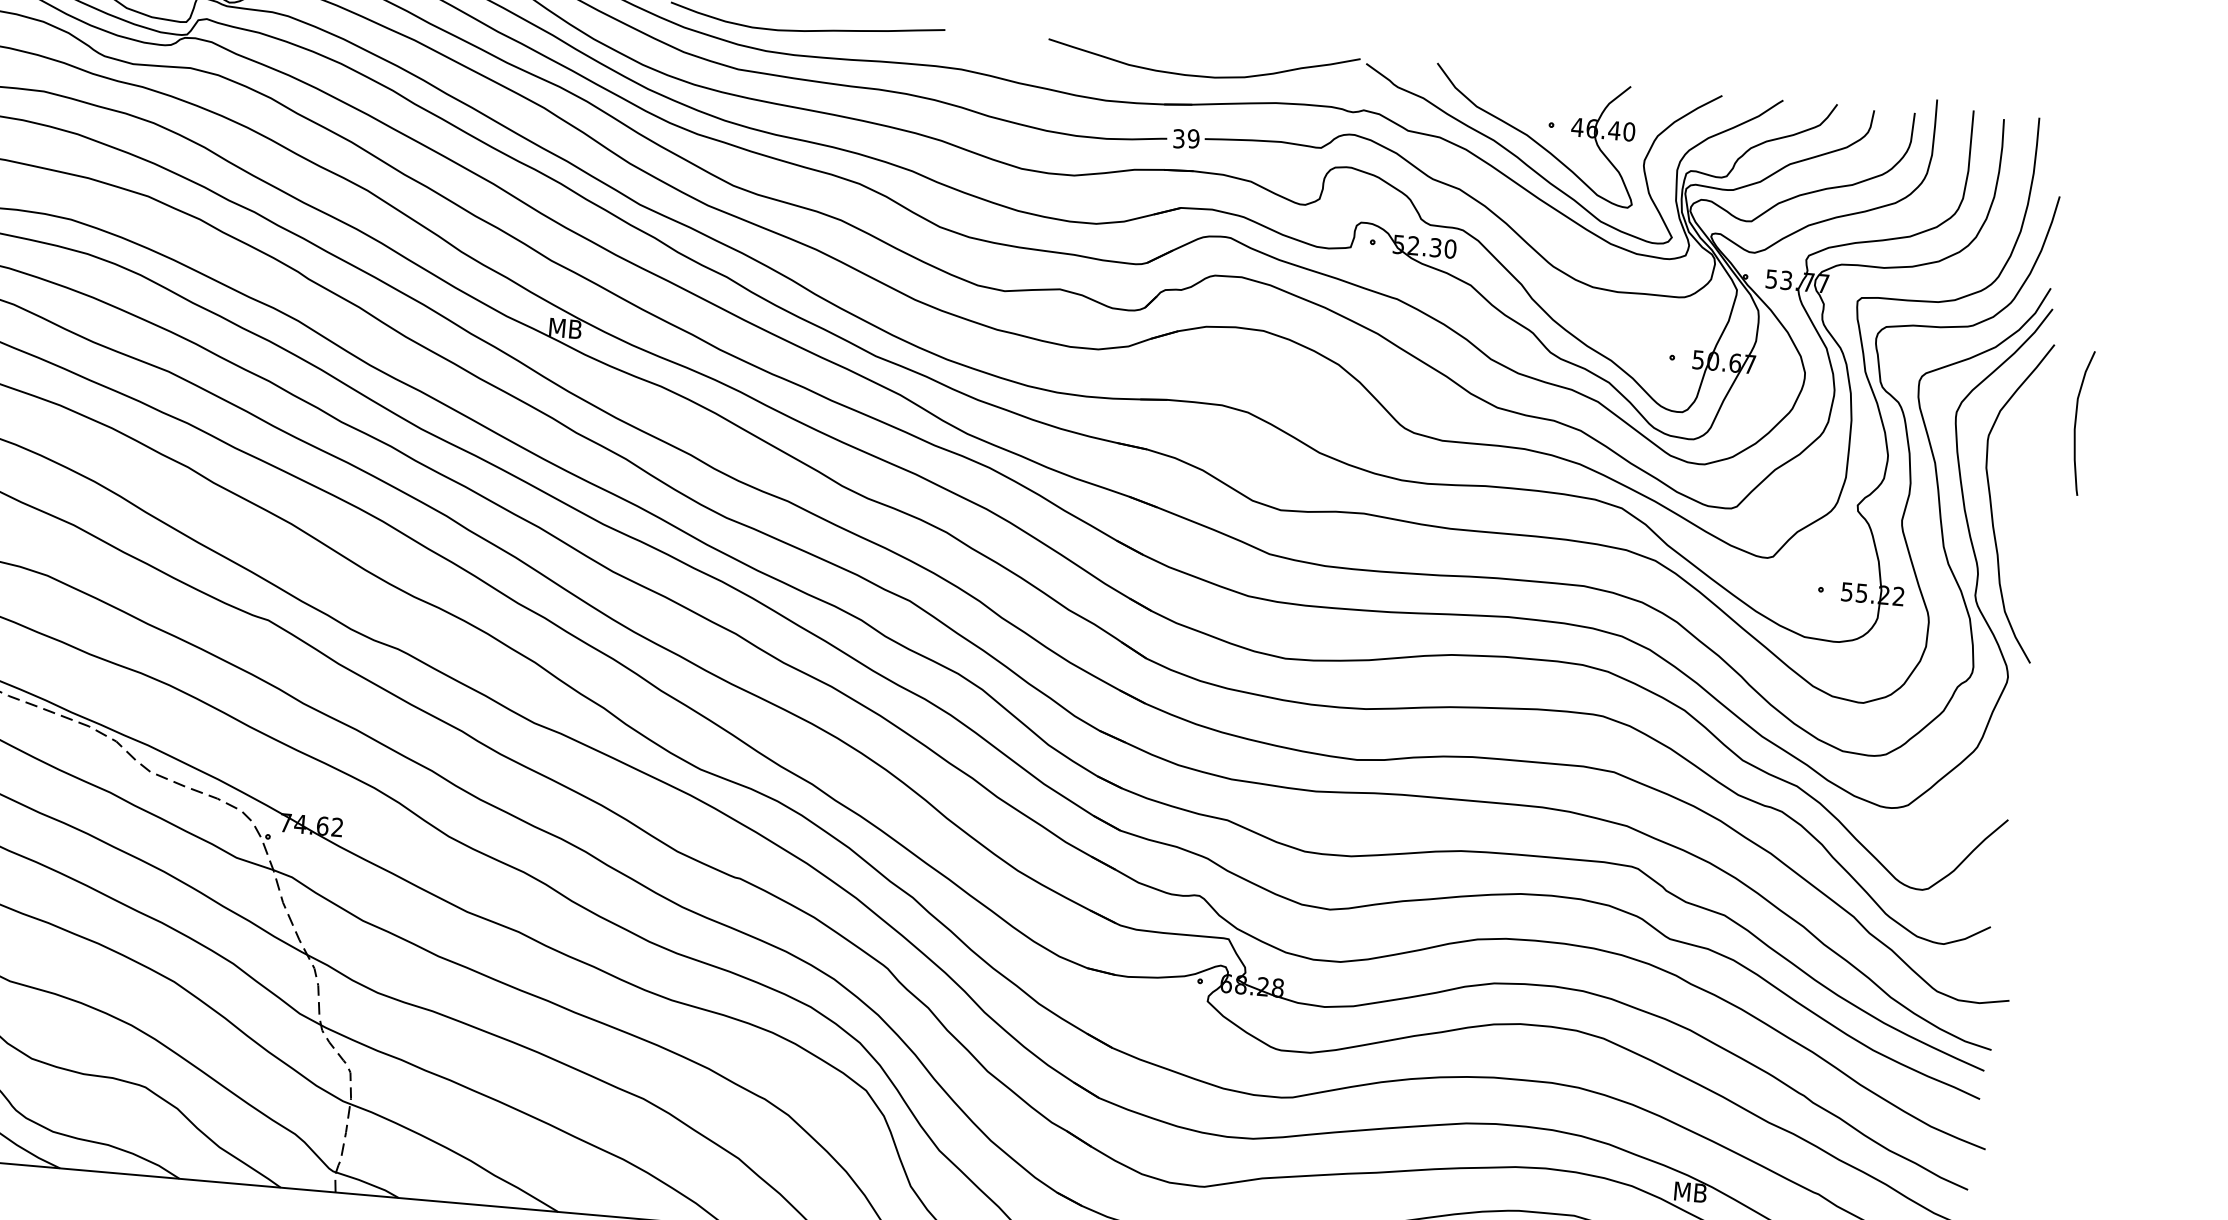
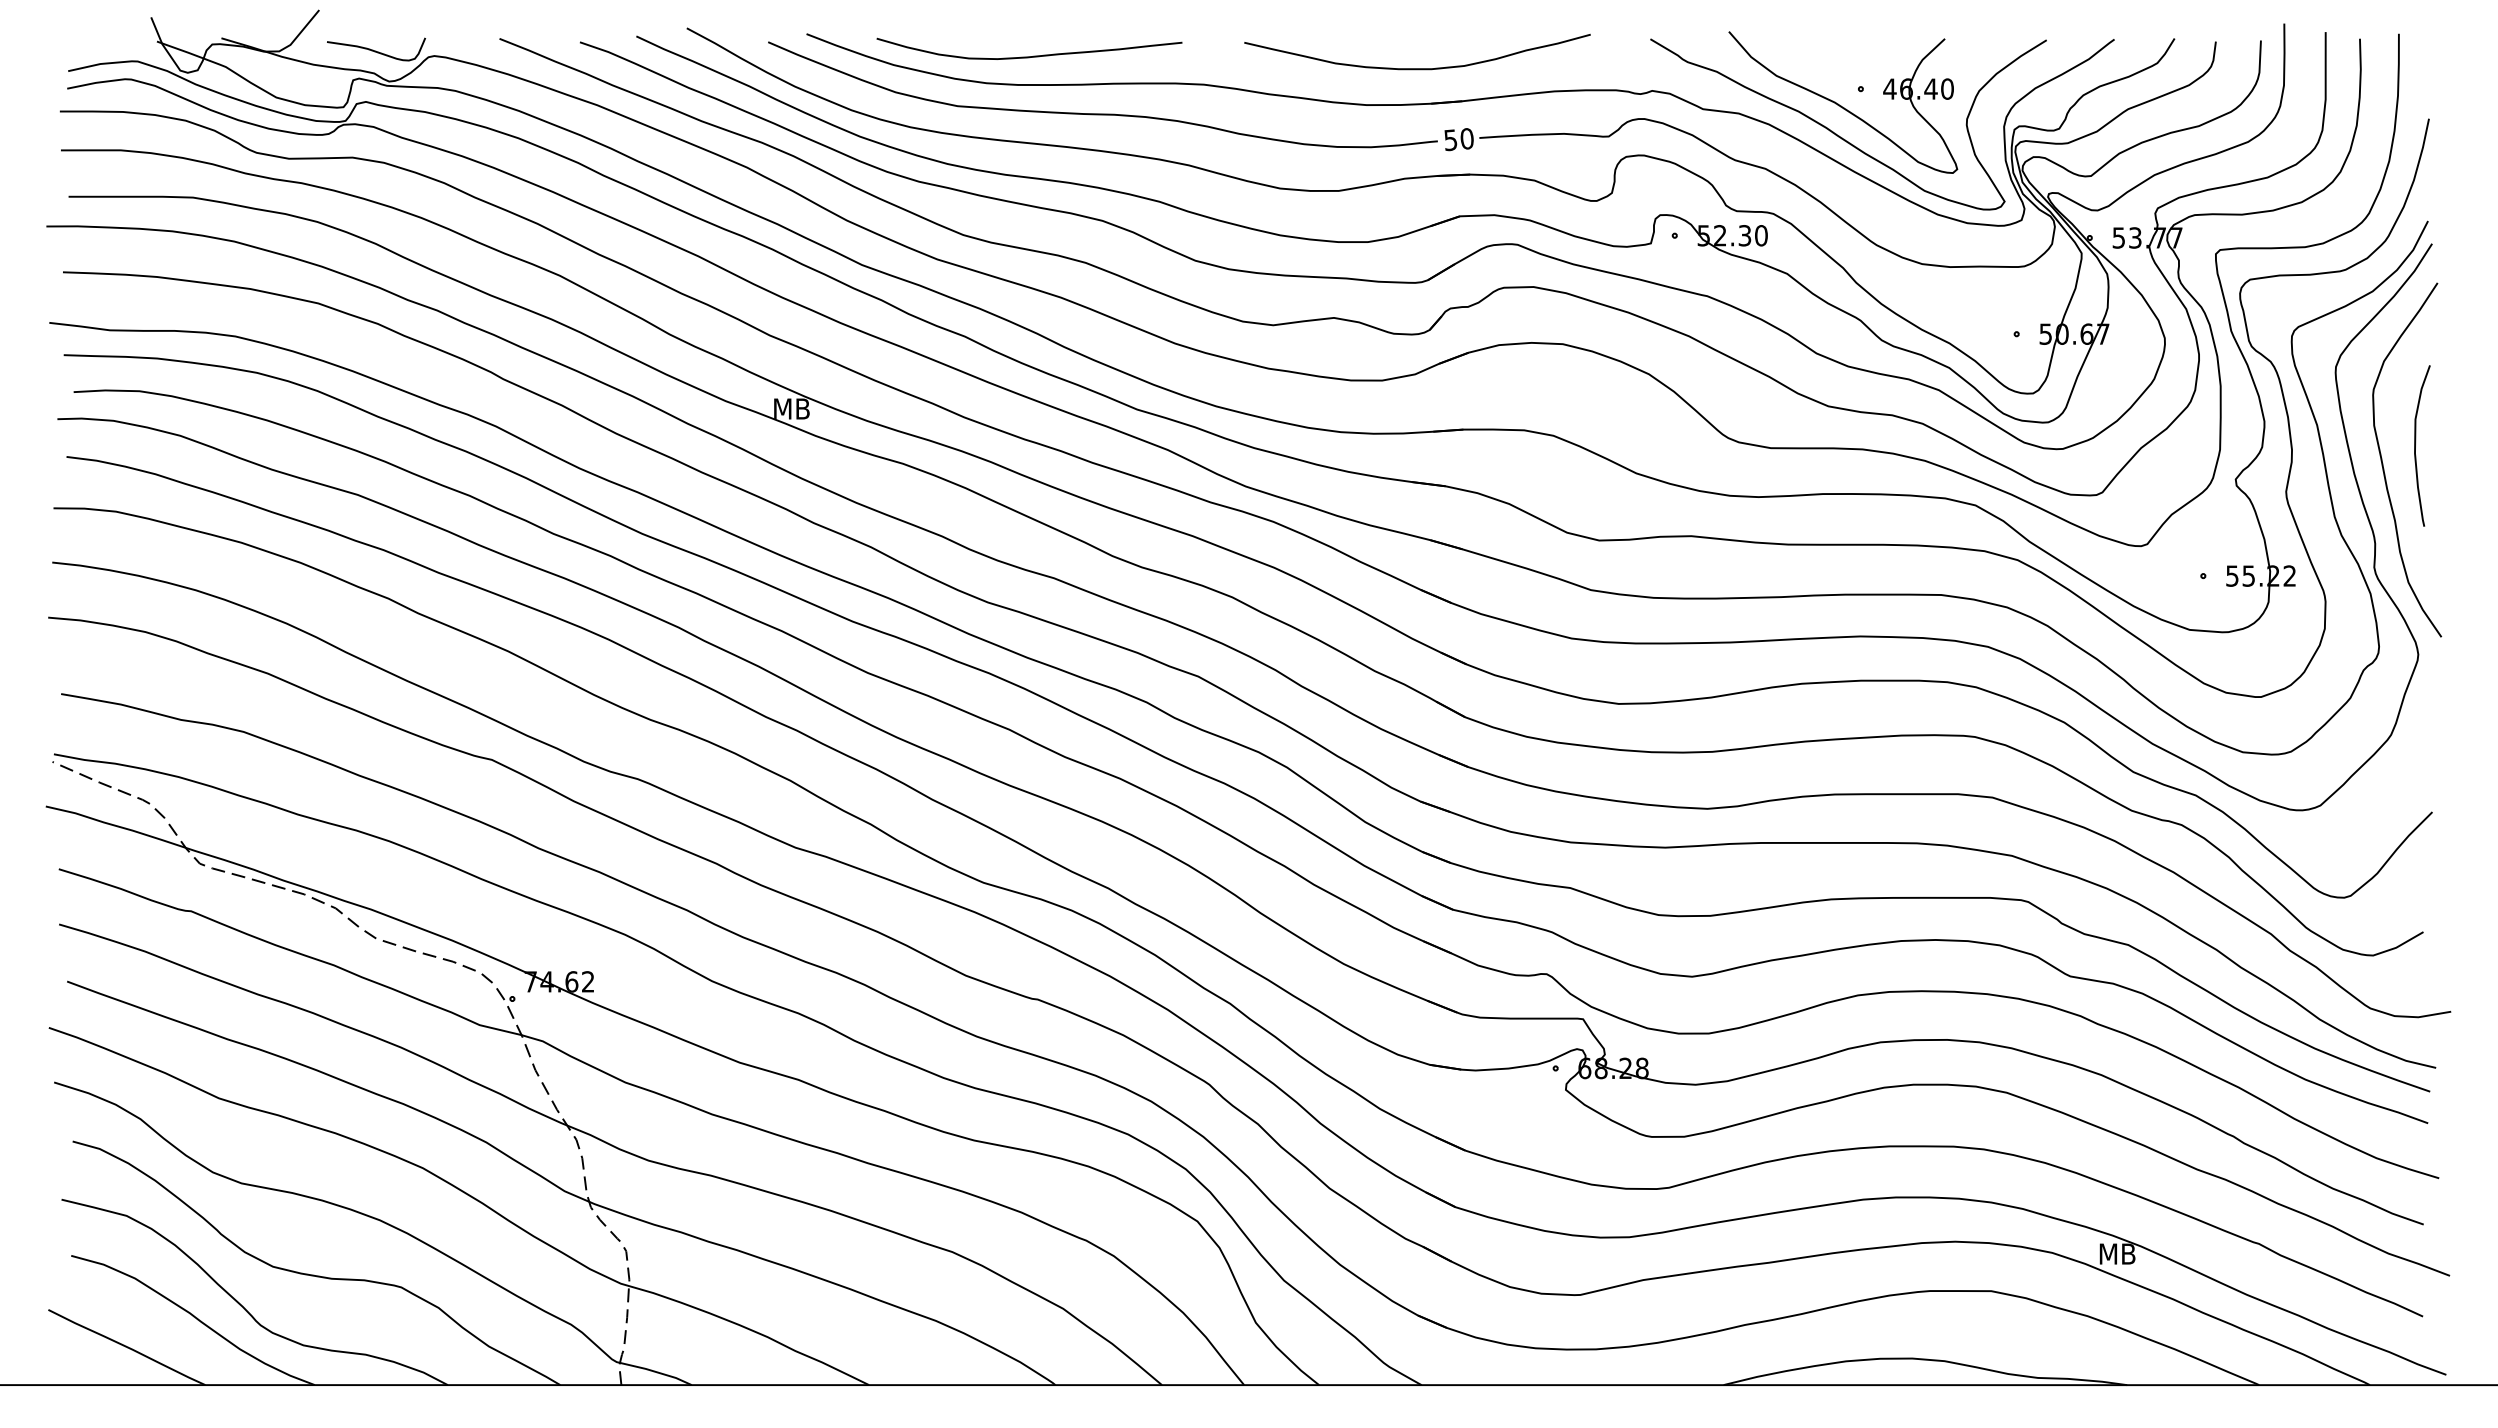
curve: (1202, 75) -> (1417, 68), moved
text: (1185, 138) -> (1458, 139), 39 -> 50
curve: (2076, 419) -> (2416, 442), moved

